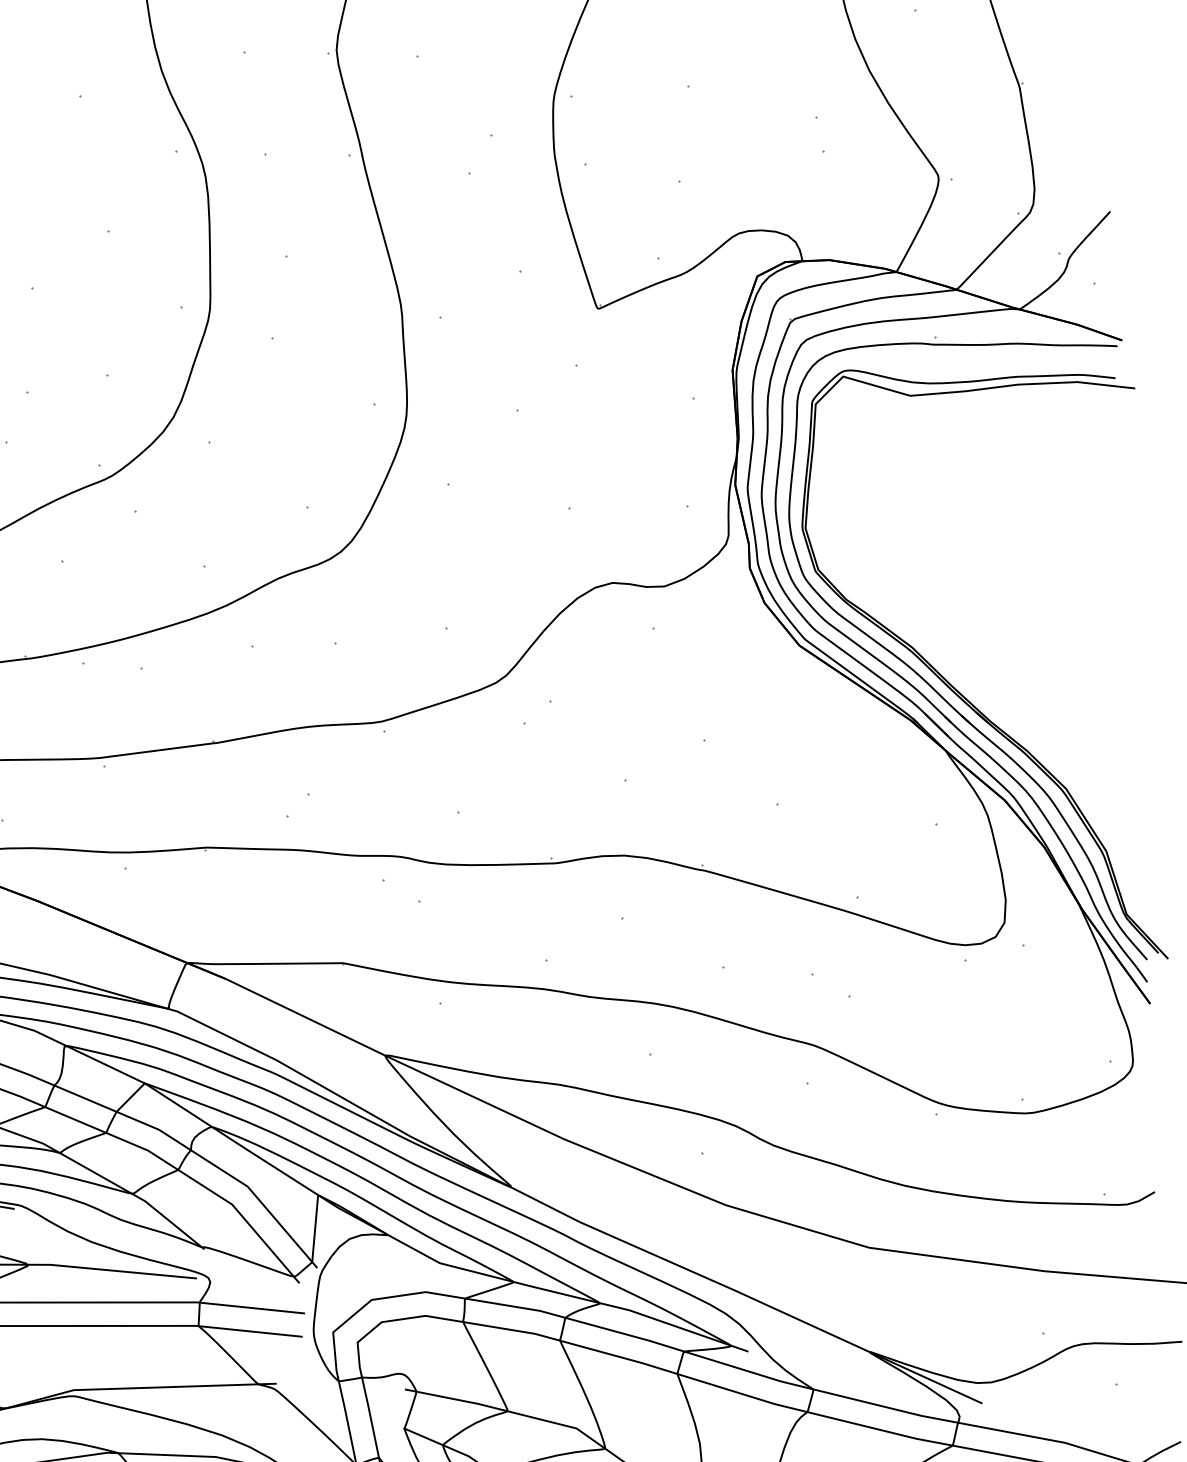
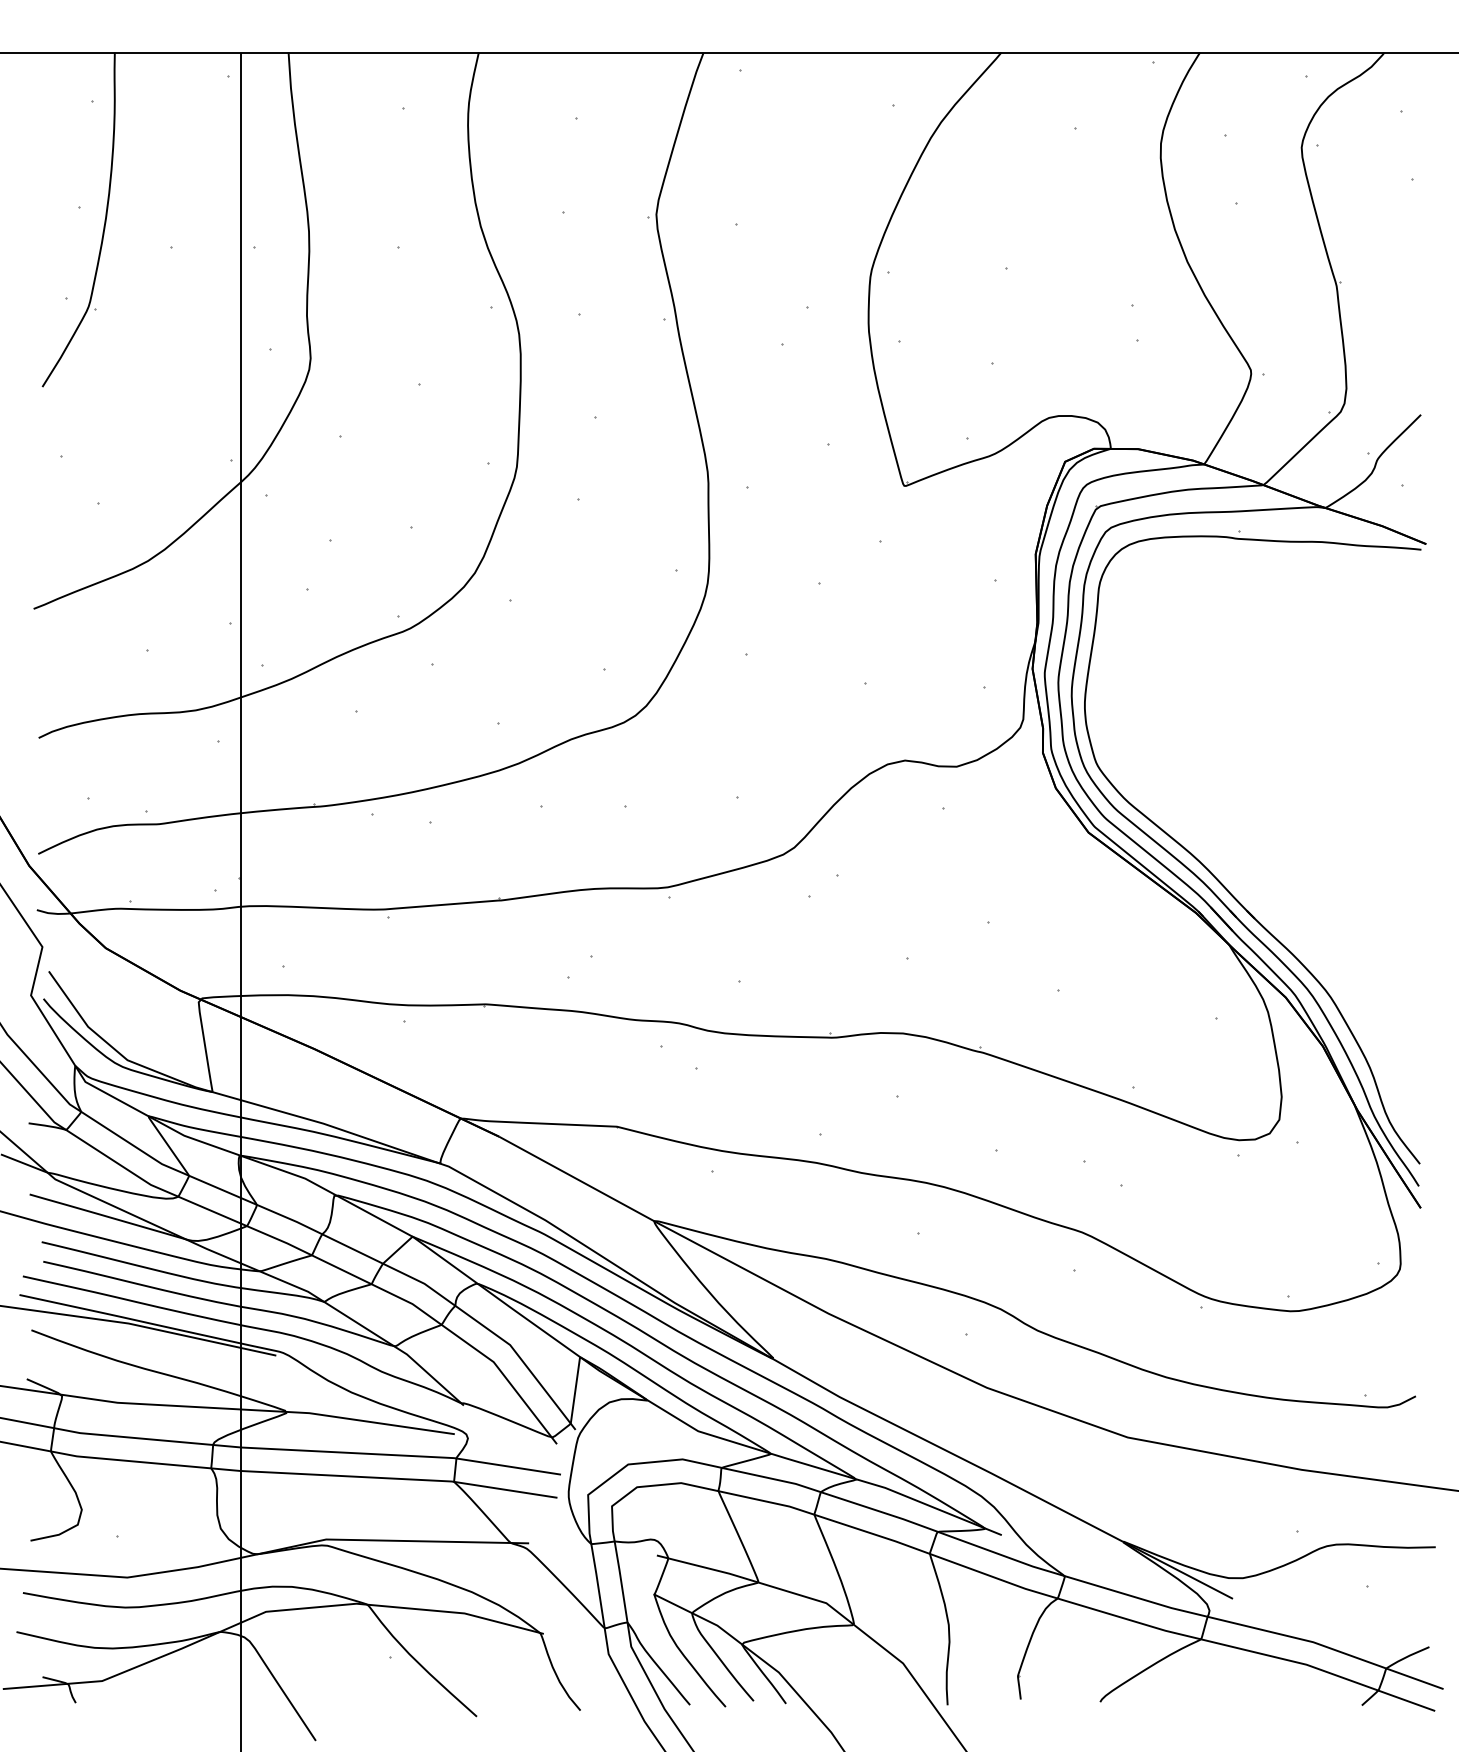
part: (957, 690) -> (1244, 885), removed

